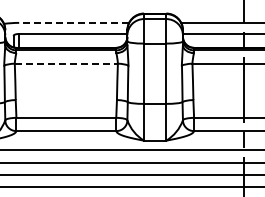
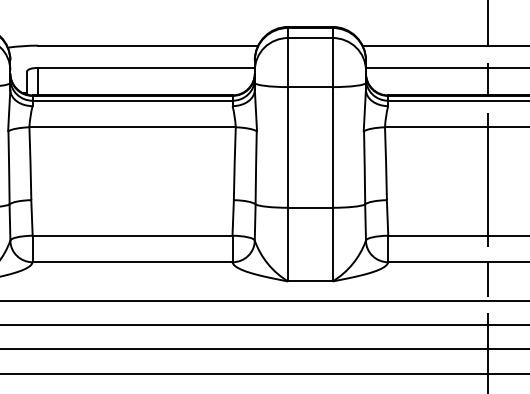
line: (74, 22) -> (148, 44), dashed -> solid
line: (66, 63) -> (132, 126), dashed -> solid

